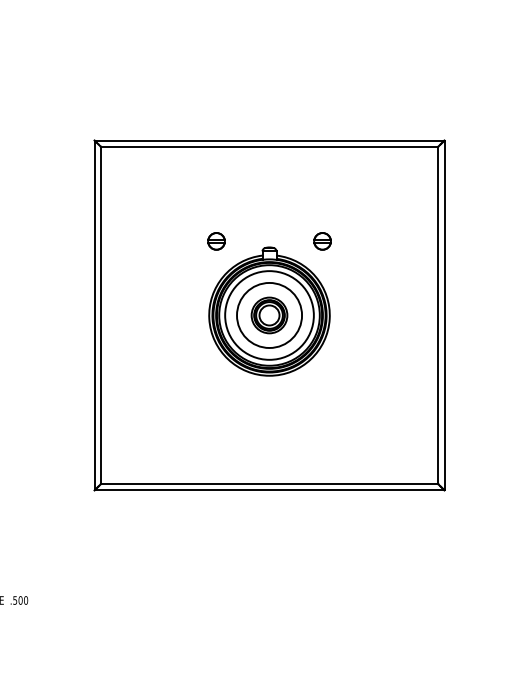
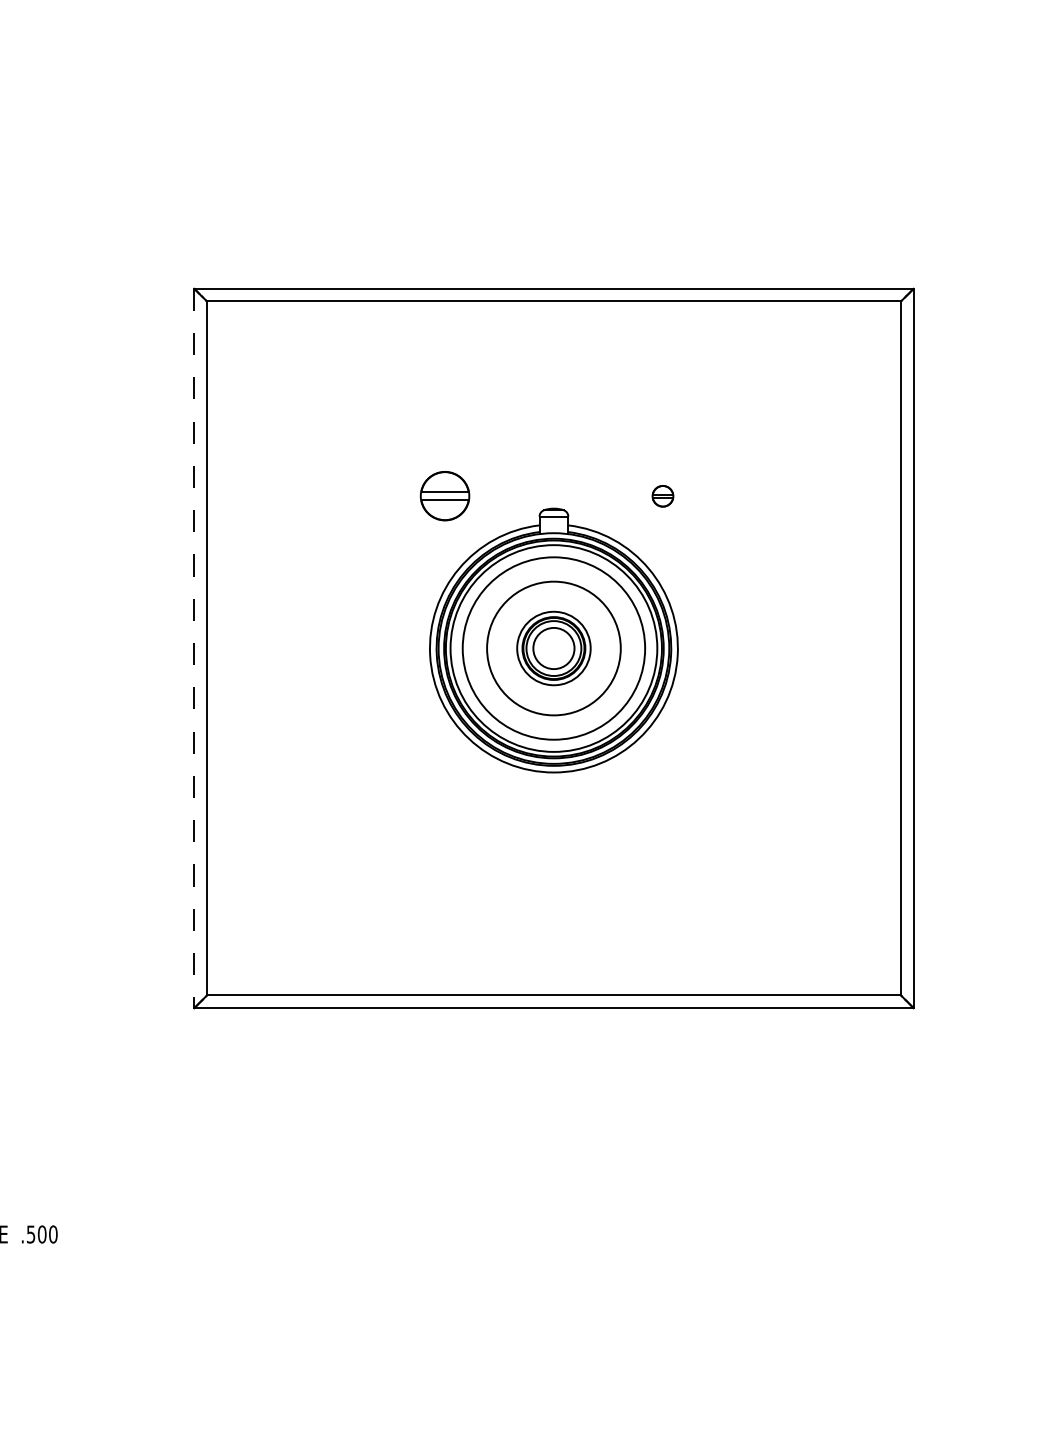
part: (216, 241) -> (444, 496), size x1.4
part: (322, 241) -> (662, 496), size x0.6
line: (94, 315) -> (194, 648), solid -> dashed

